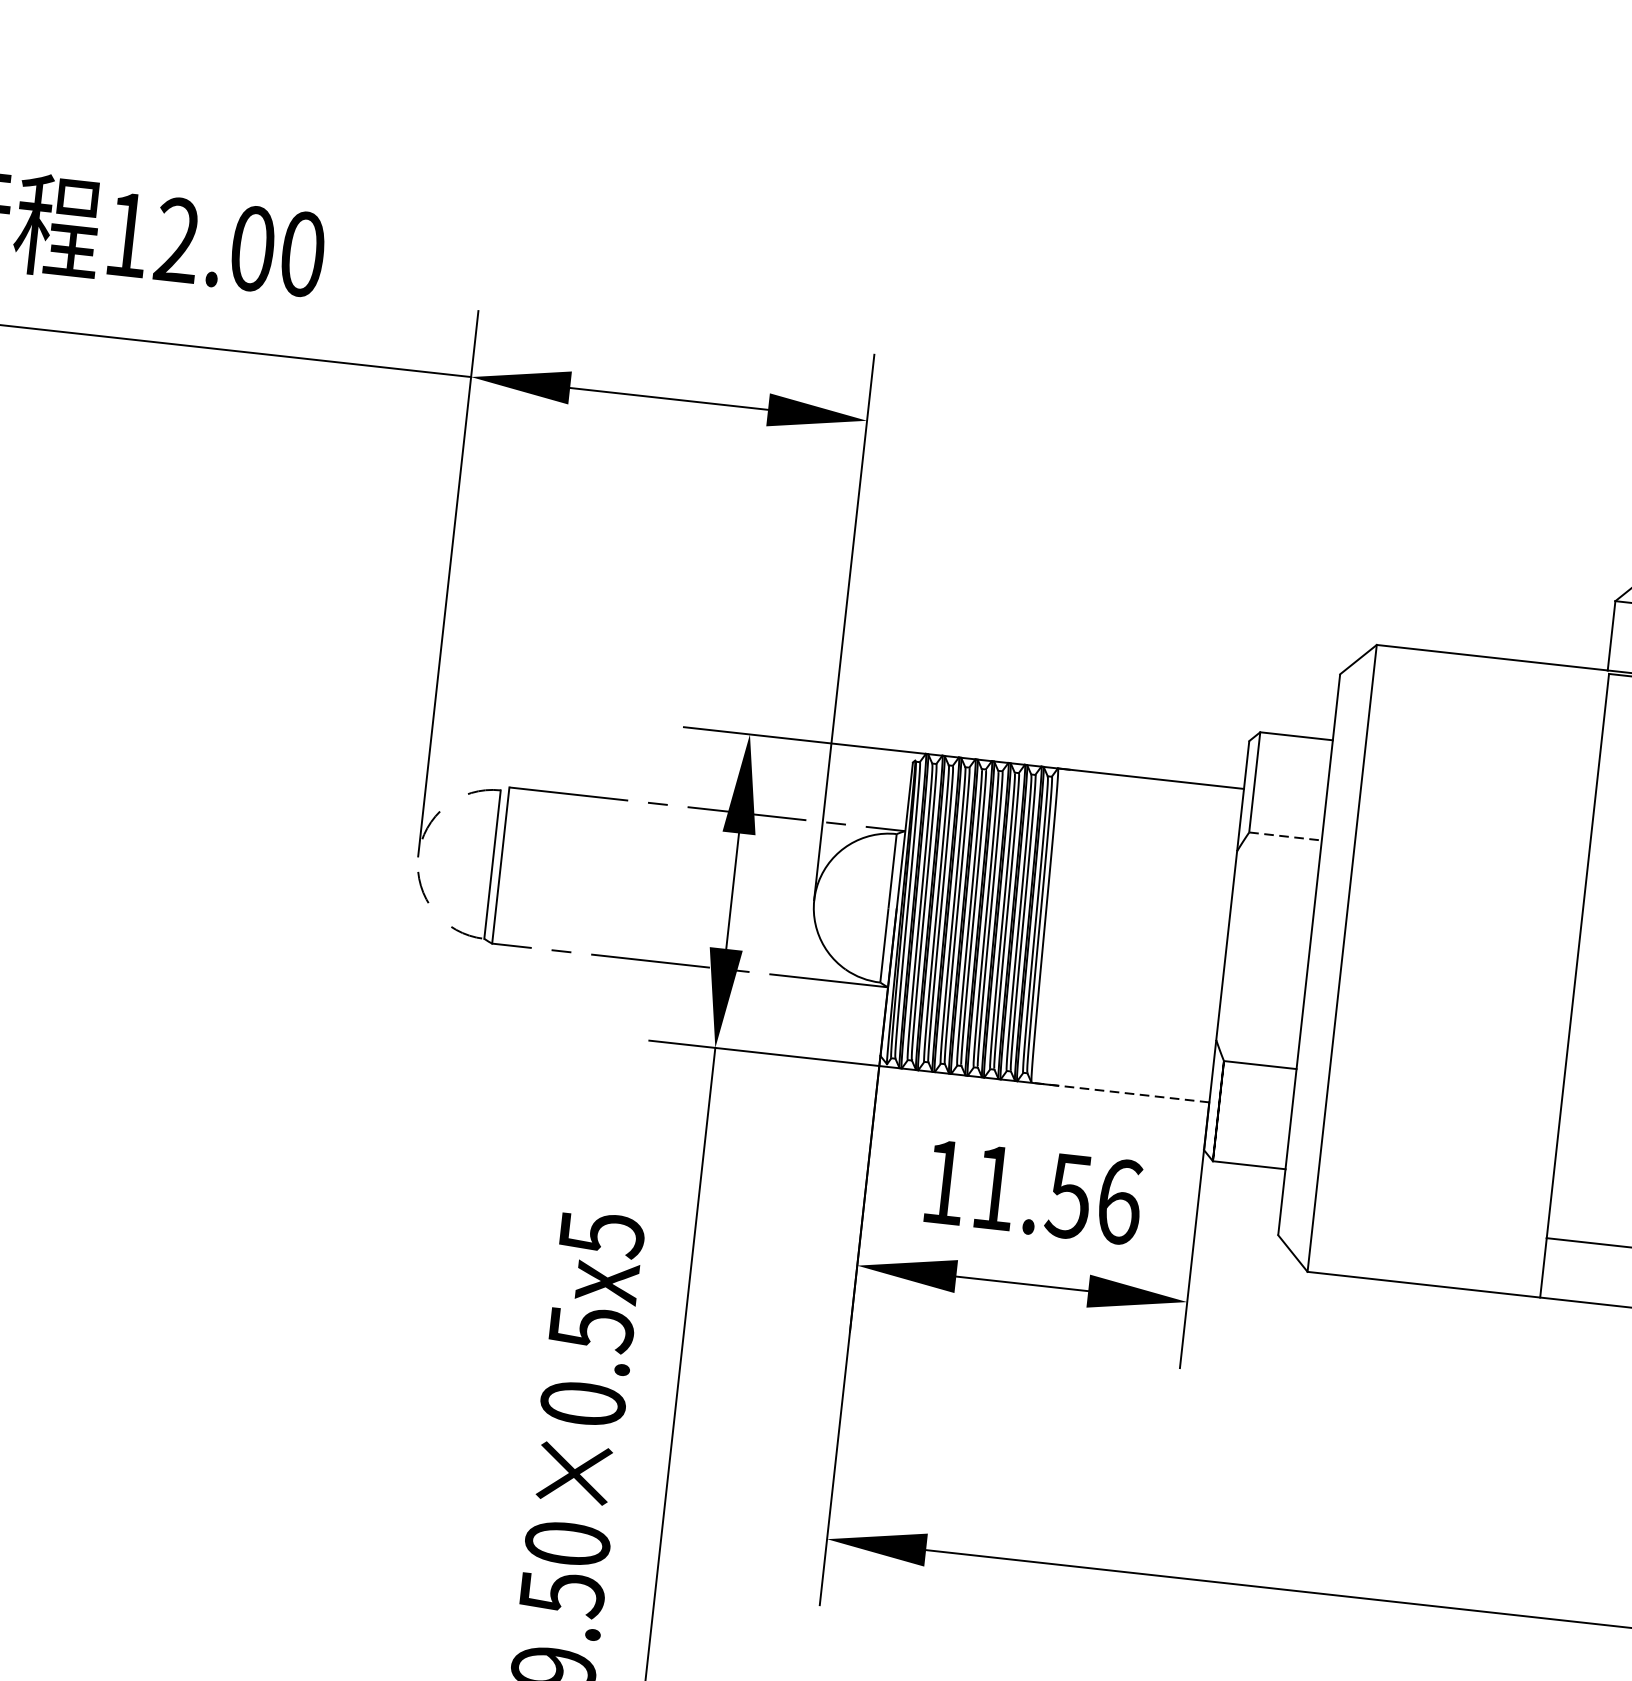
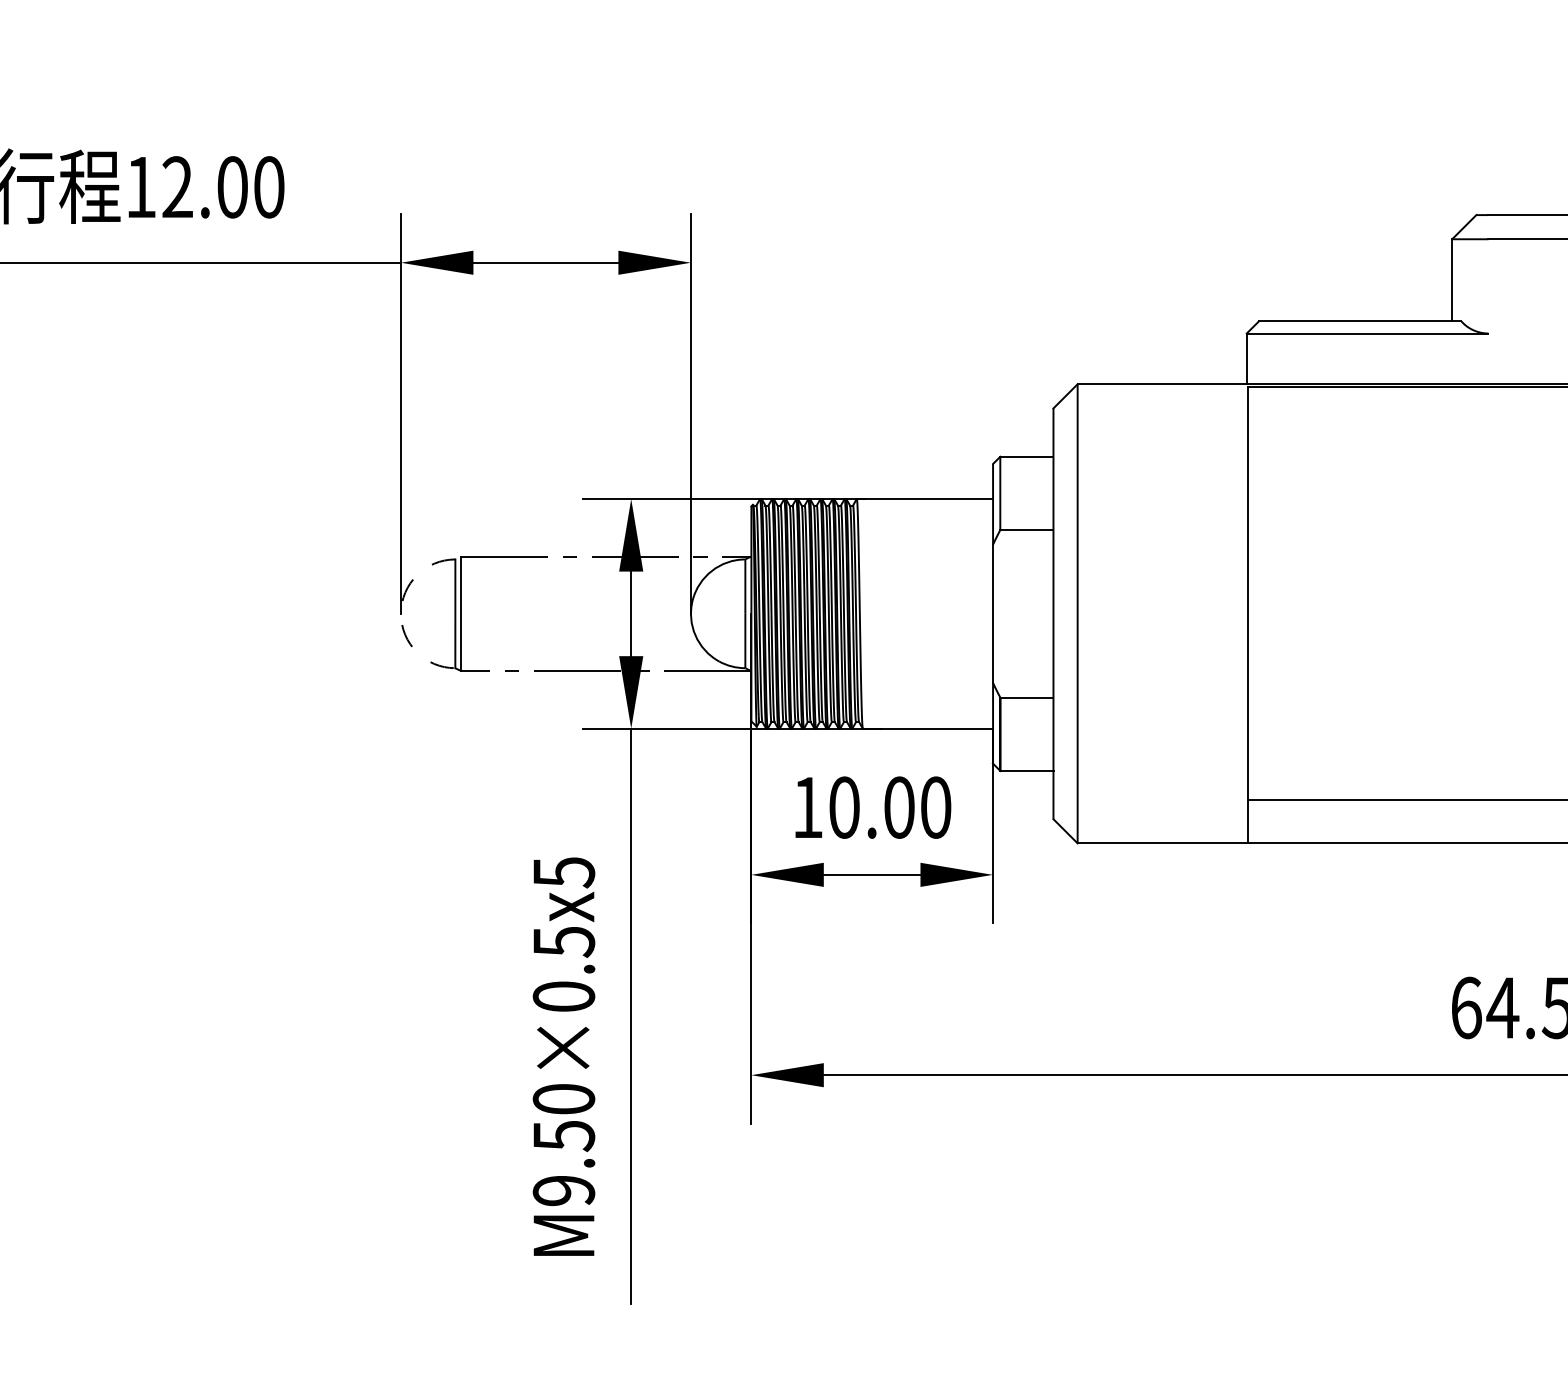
line: (1284, 836) -> (1026, 530), dashed -> solid
line: (1119, 1092) -> (927, 728), dashed -> solid
text: (1057, 1194) -> (890, 807), 11.56 -> 10.00

